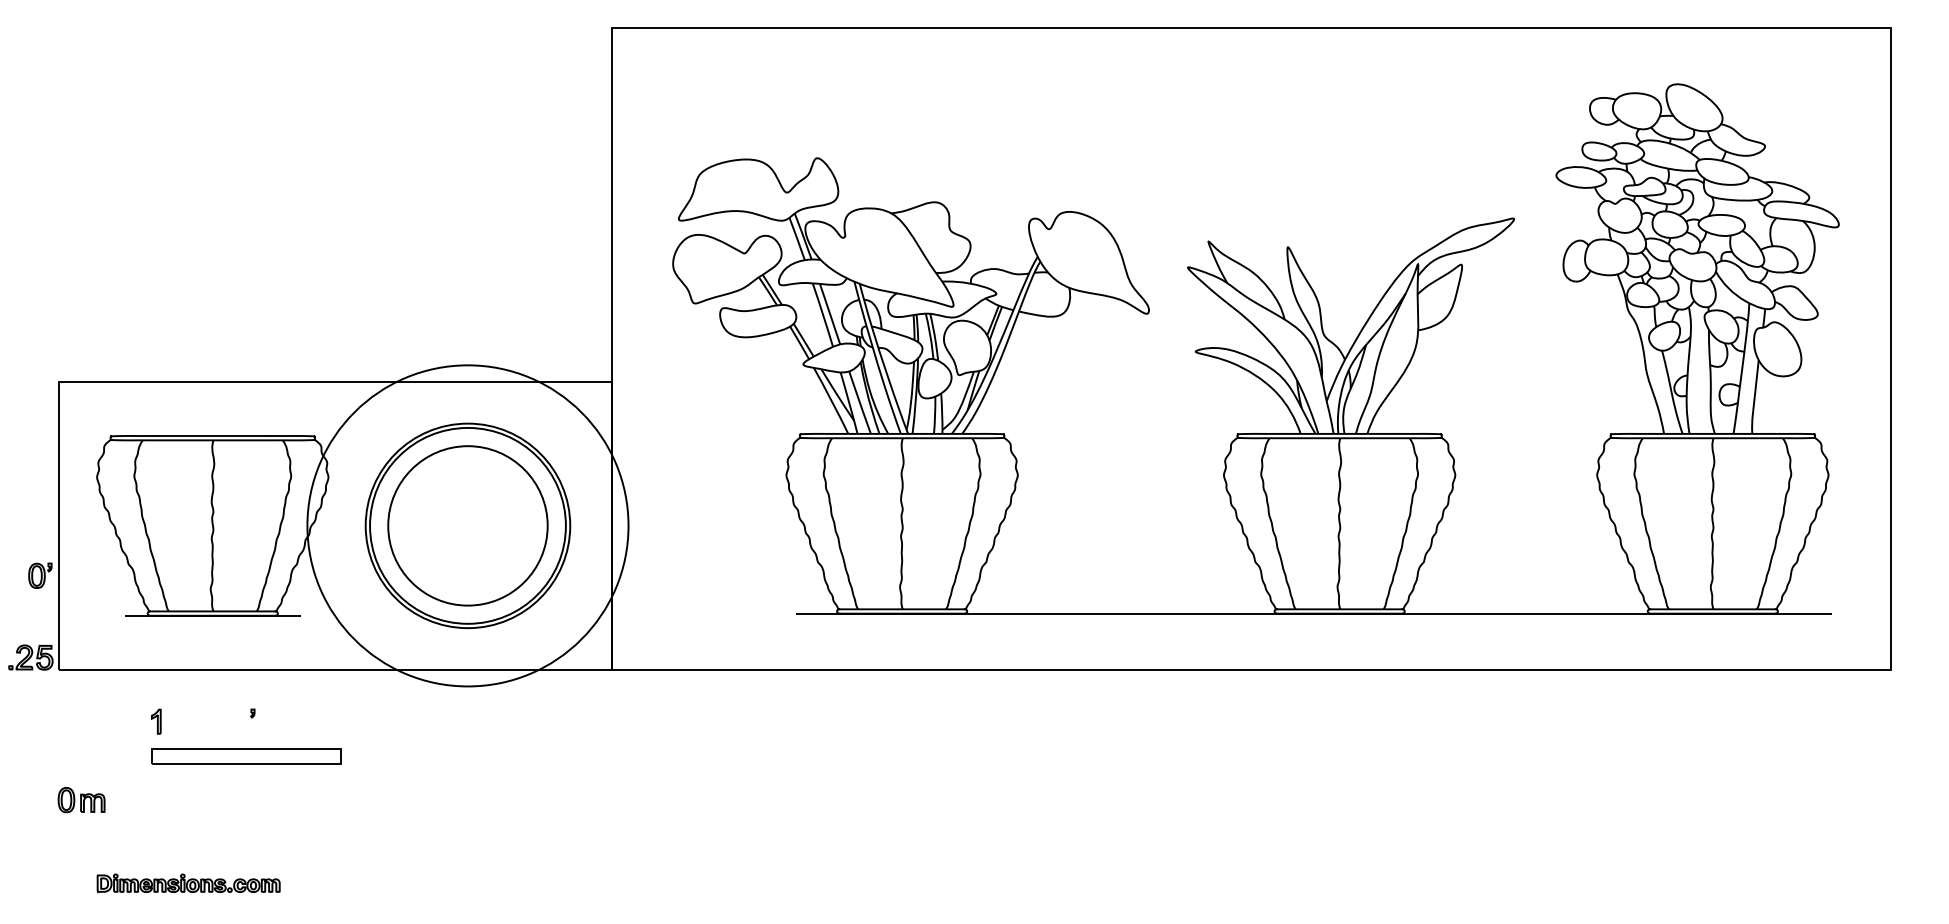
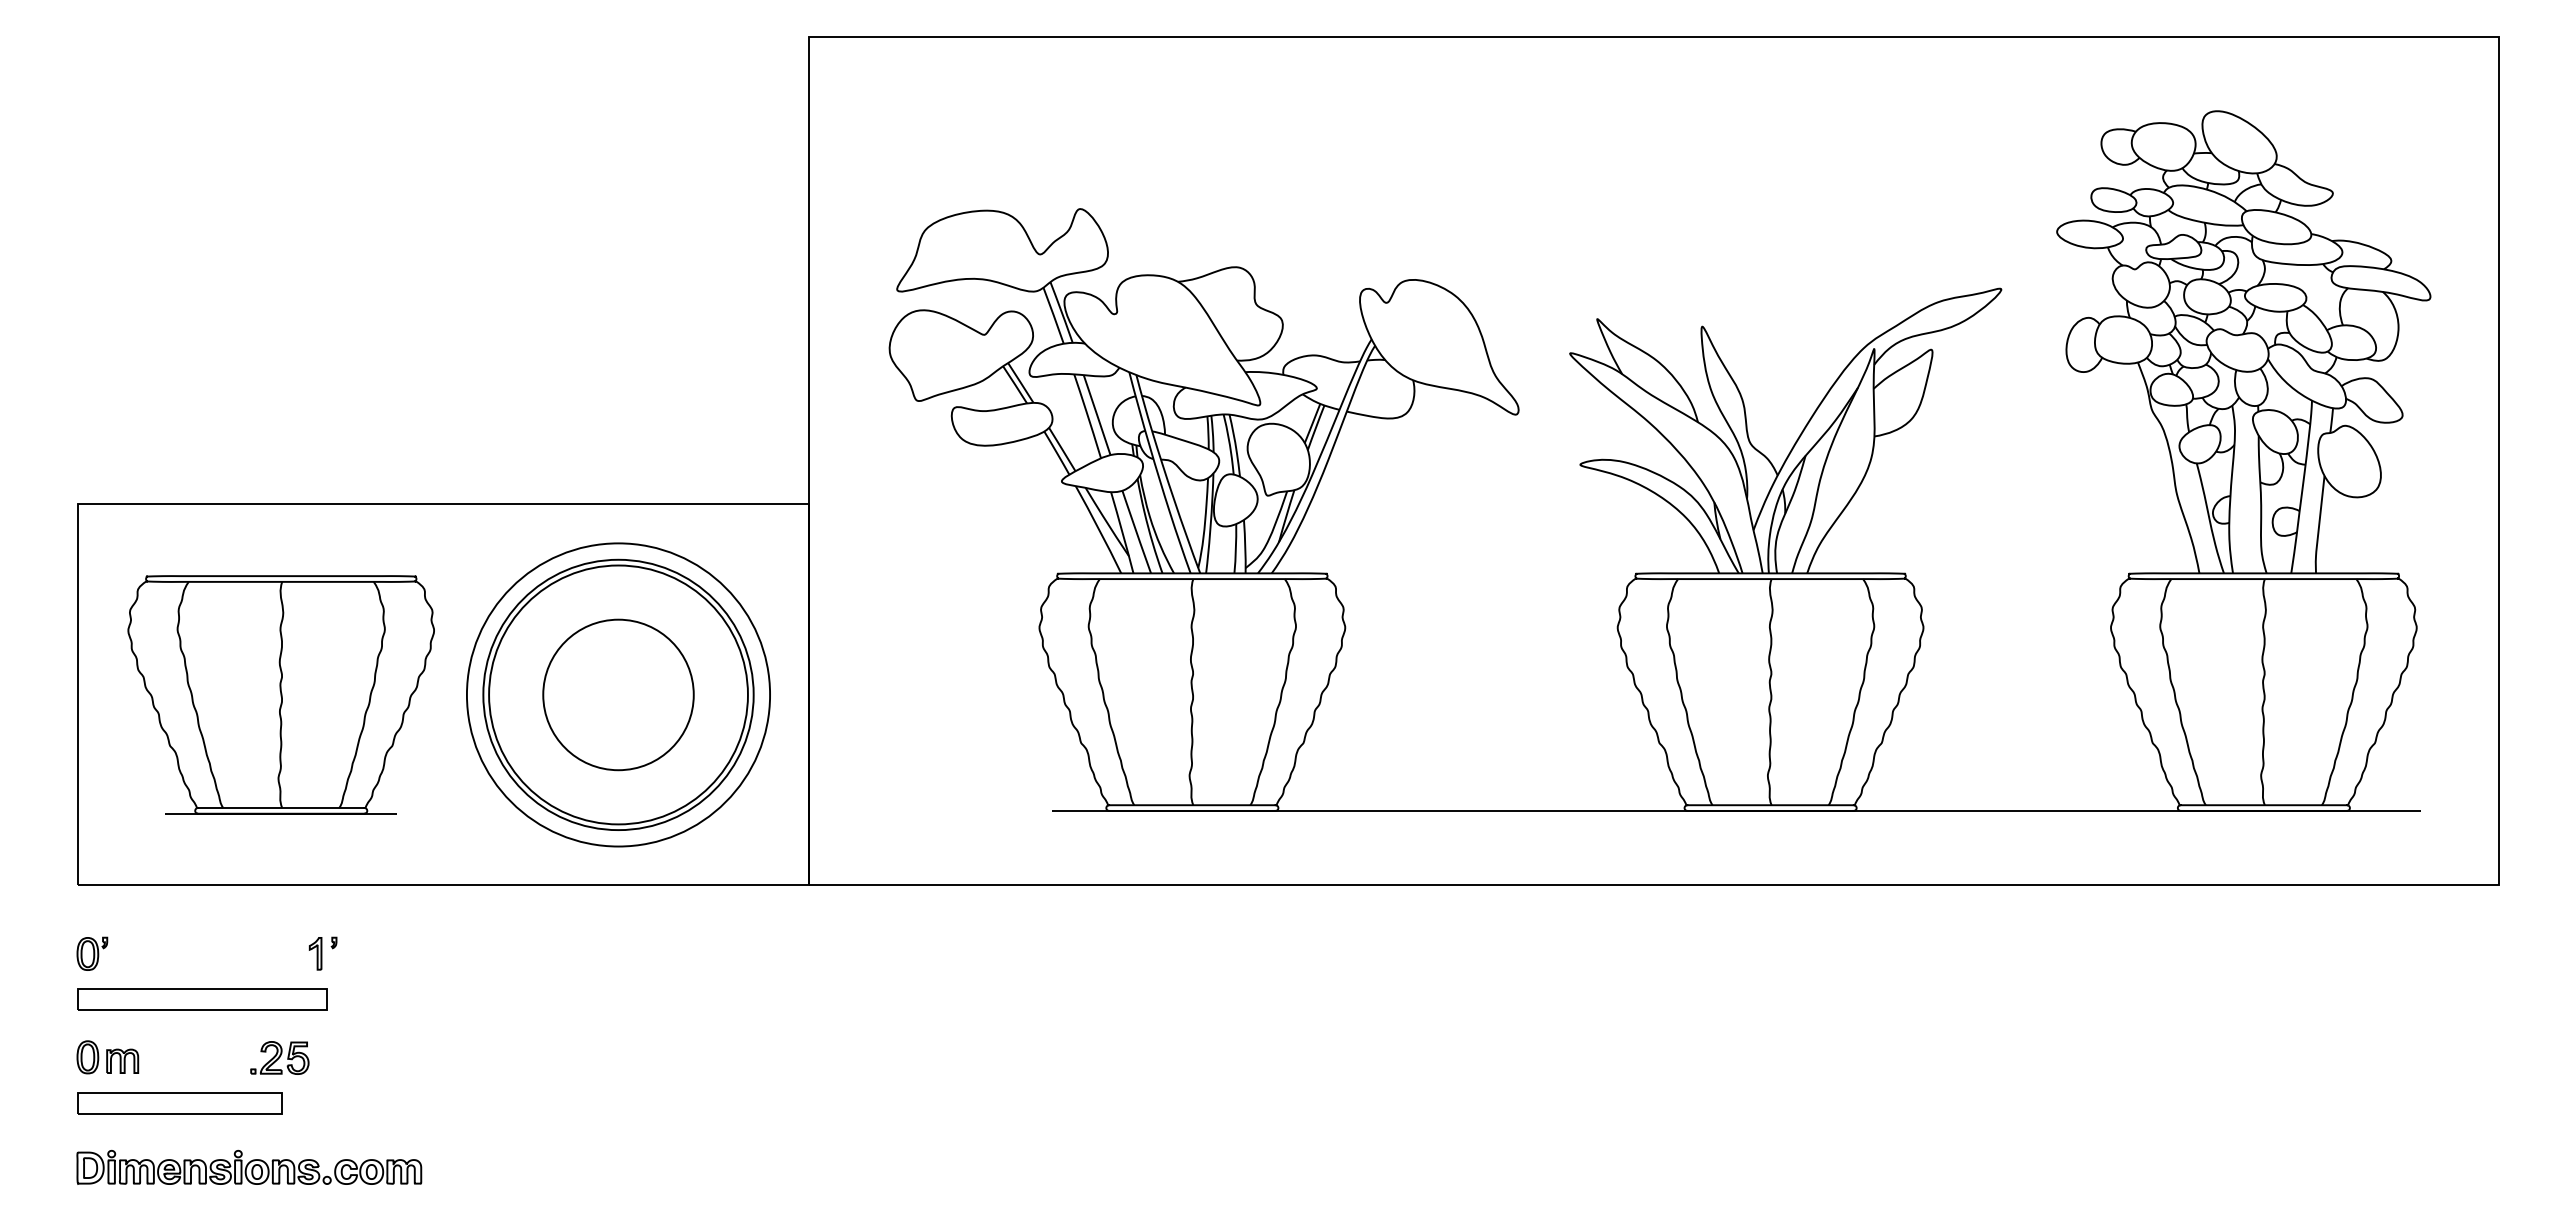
circle: (467, 525) -> (618, 694), size x0.71
circle: (467, 525) -> (618, 694), size x0.71
part: (40, 575) -> (92, 953), moved
part: (30, 657) -> (279, 1057), moved
part: (156, 721) -> (315, 953), moved
part: (246, 756) -> (202, 999), moved
part: (135, 835) -> (179, 1103), added
part: (188, 882) -> (249, 1166), size x1.43

